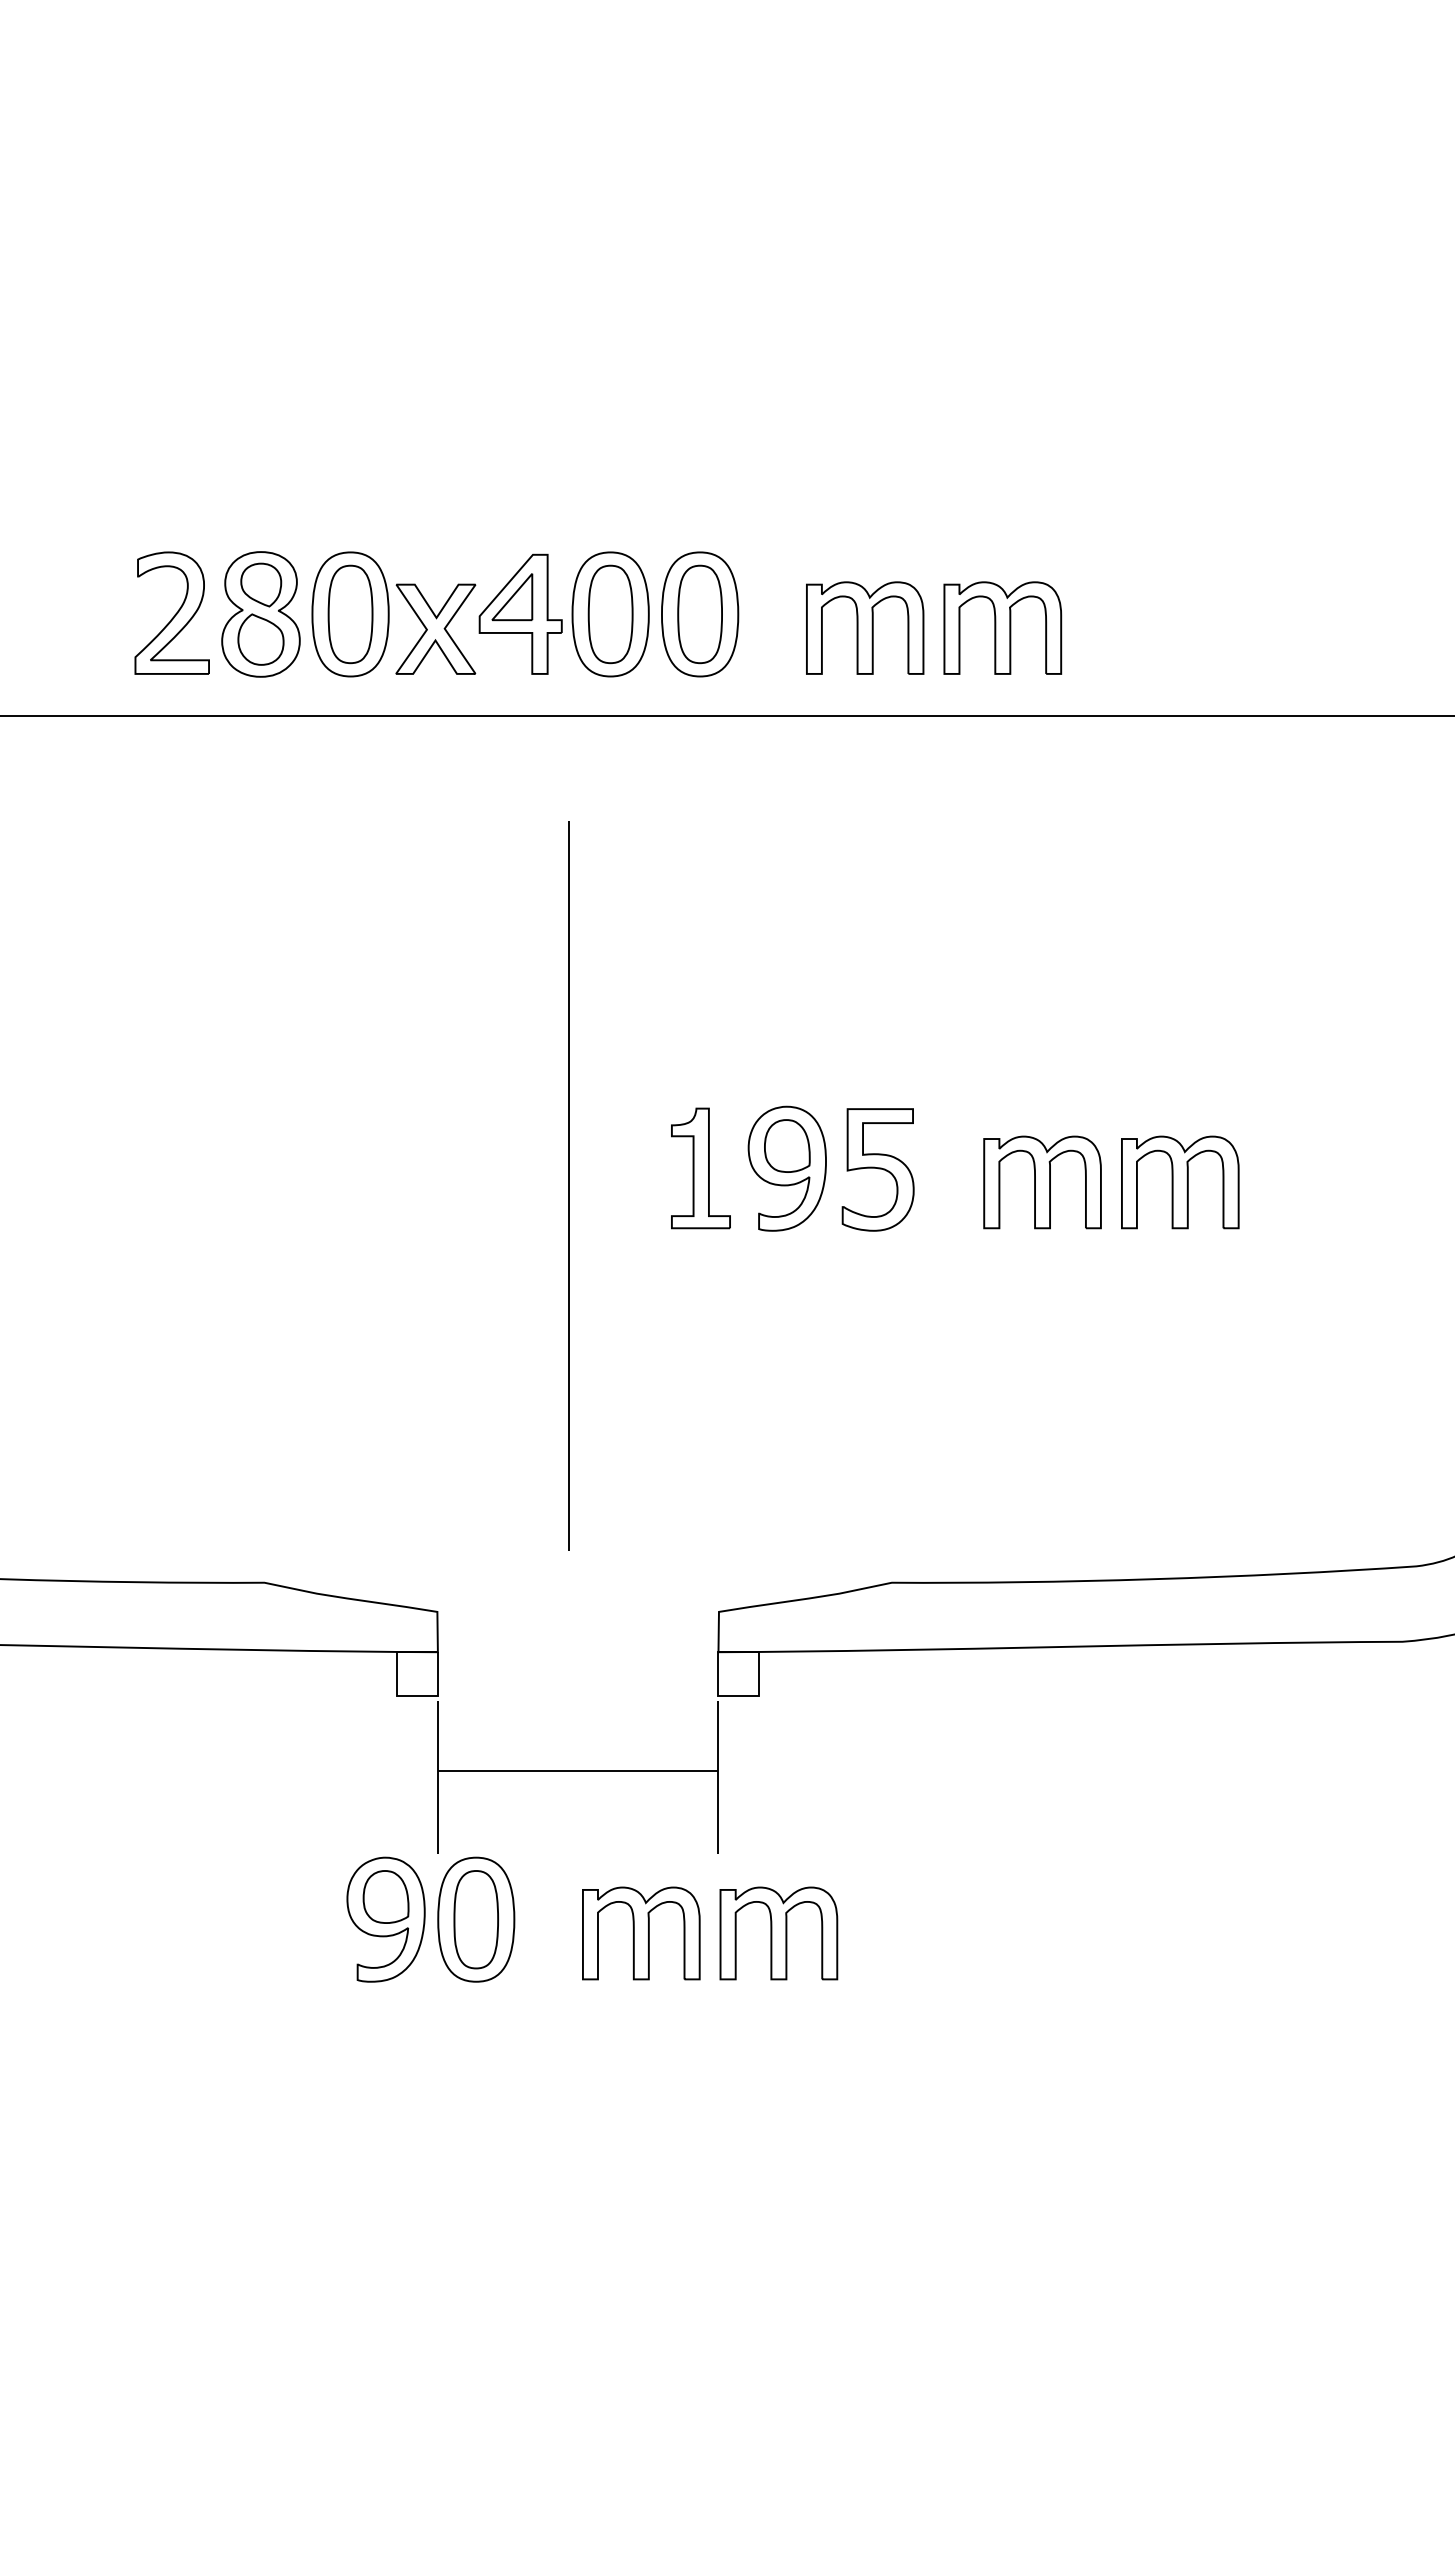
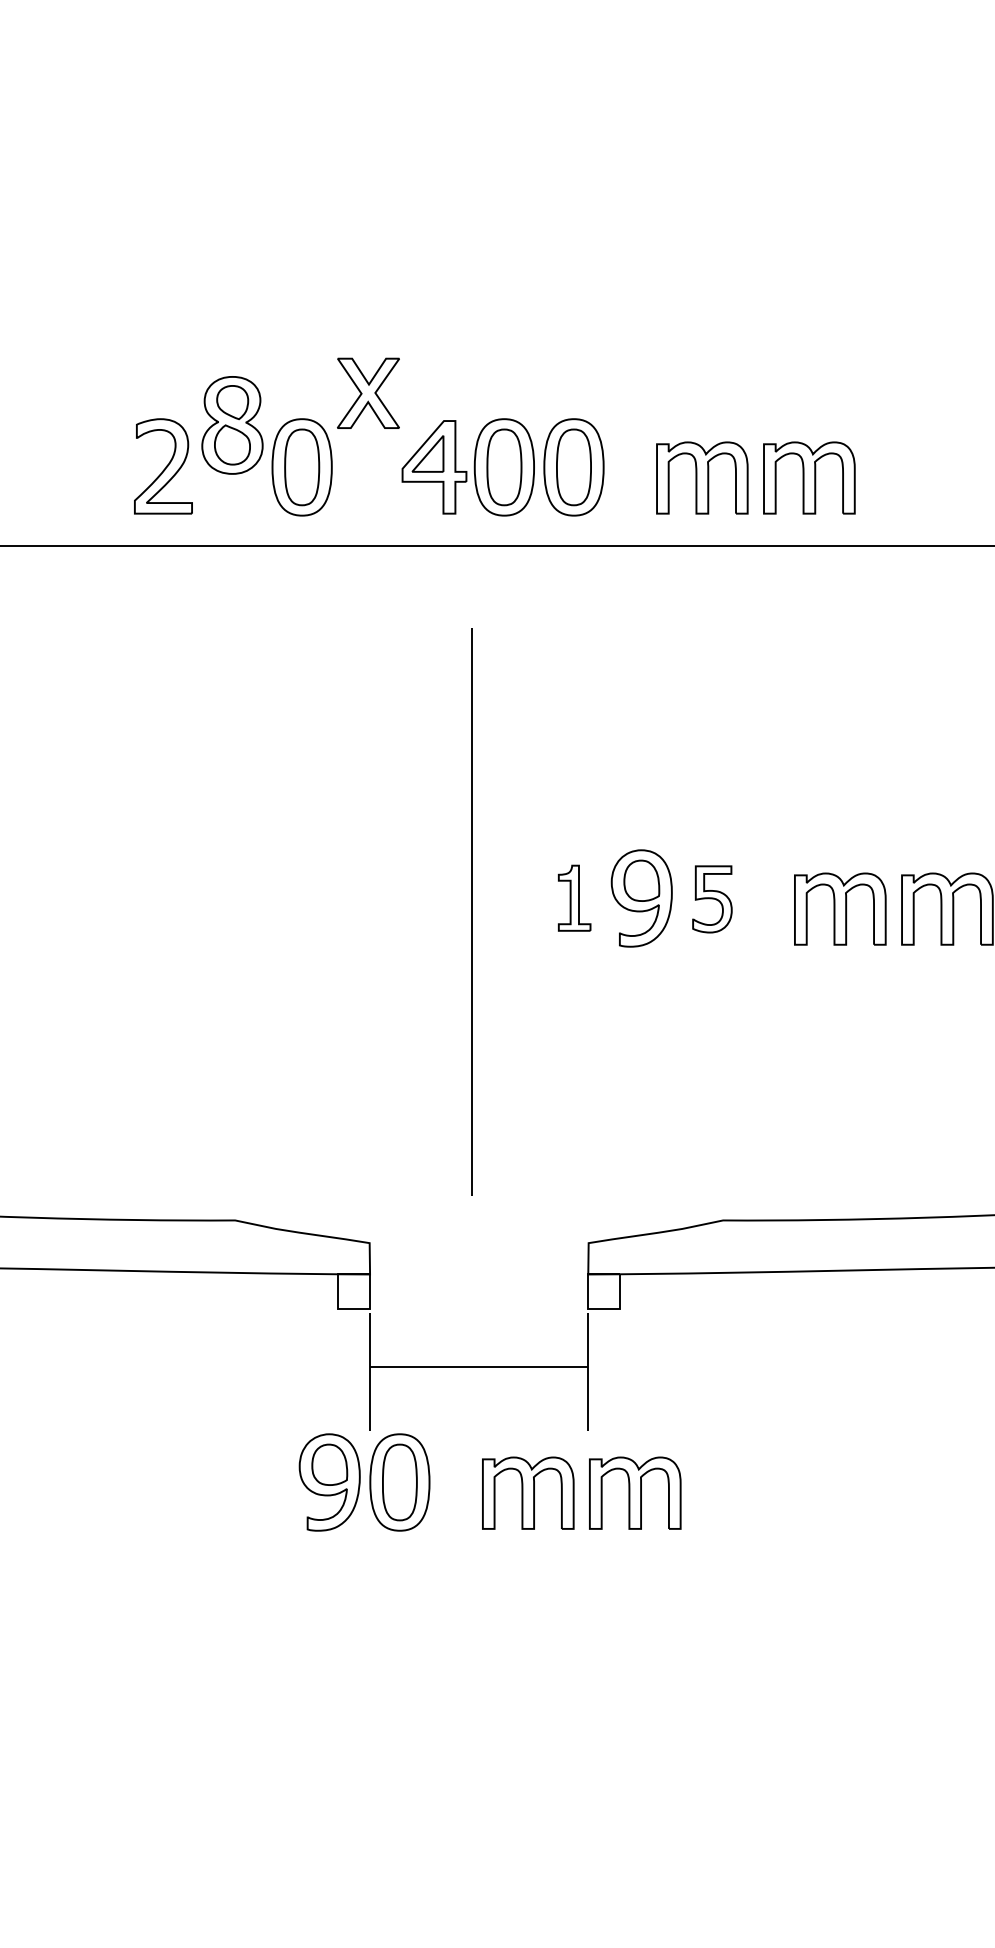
part: (260, 614) -> (232, 425), moved
part: (435, 628) -> (368, 392), moved
part: (700, 1168) -> (574, 898), size x0.7
part: (877, 1169) -> (711, 899), size x0.7

